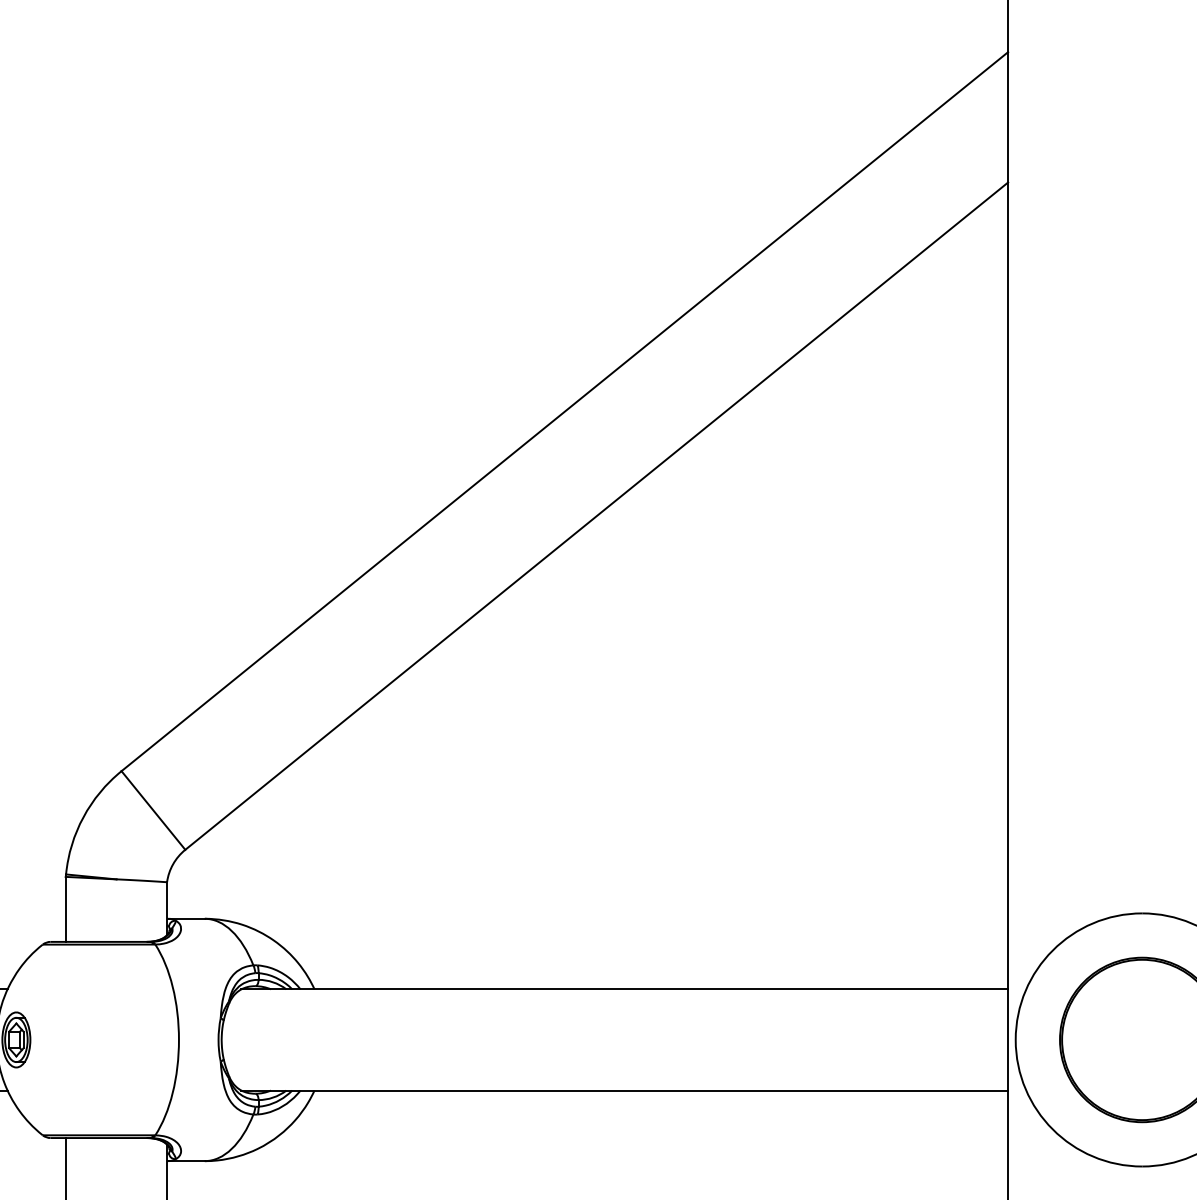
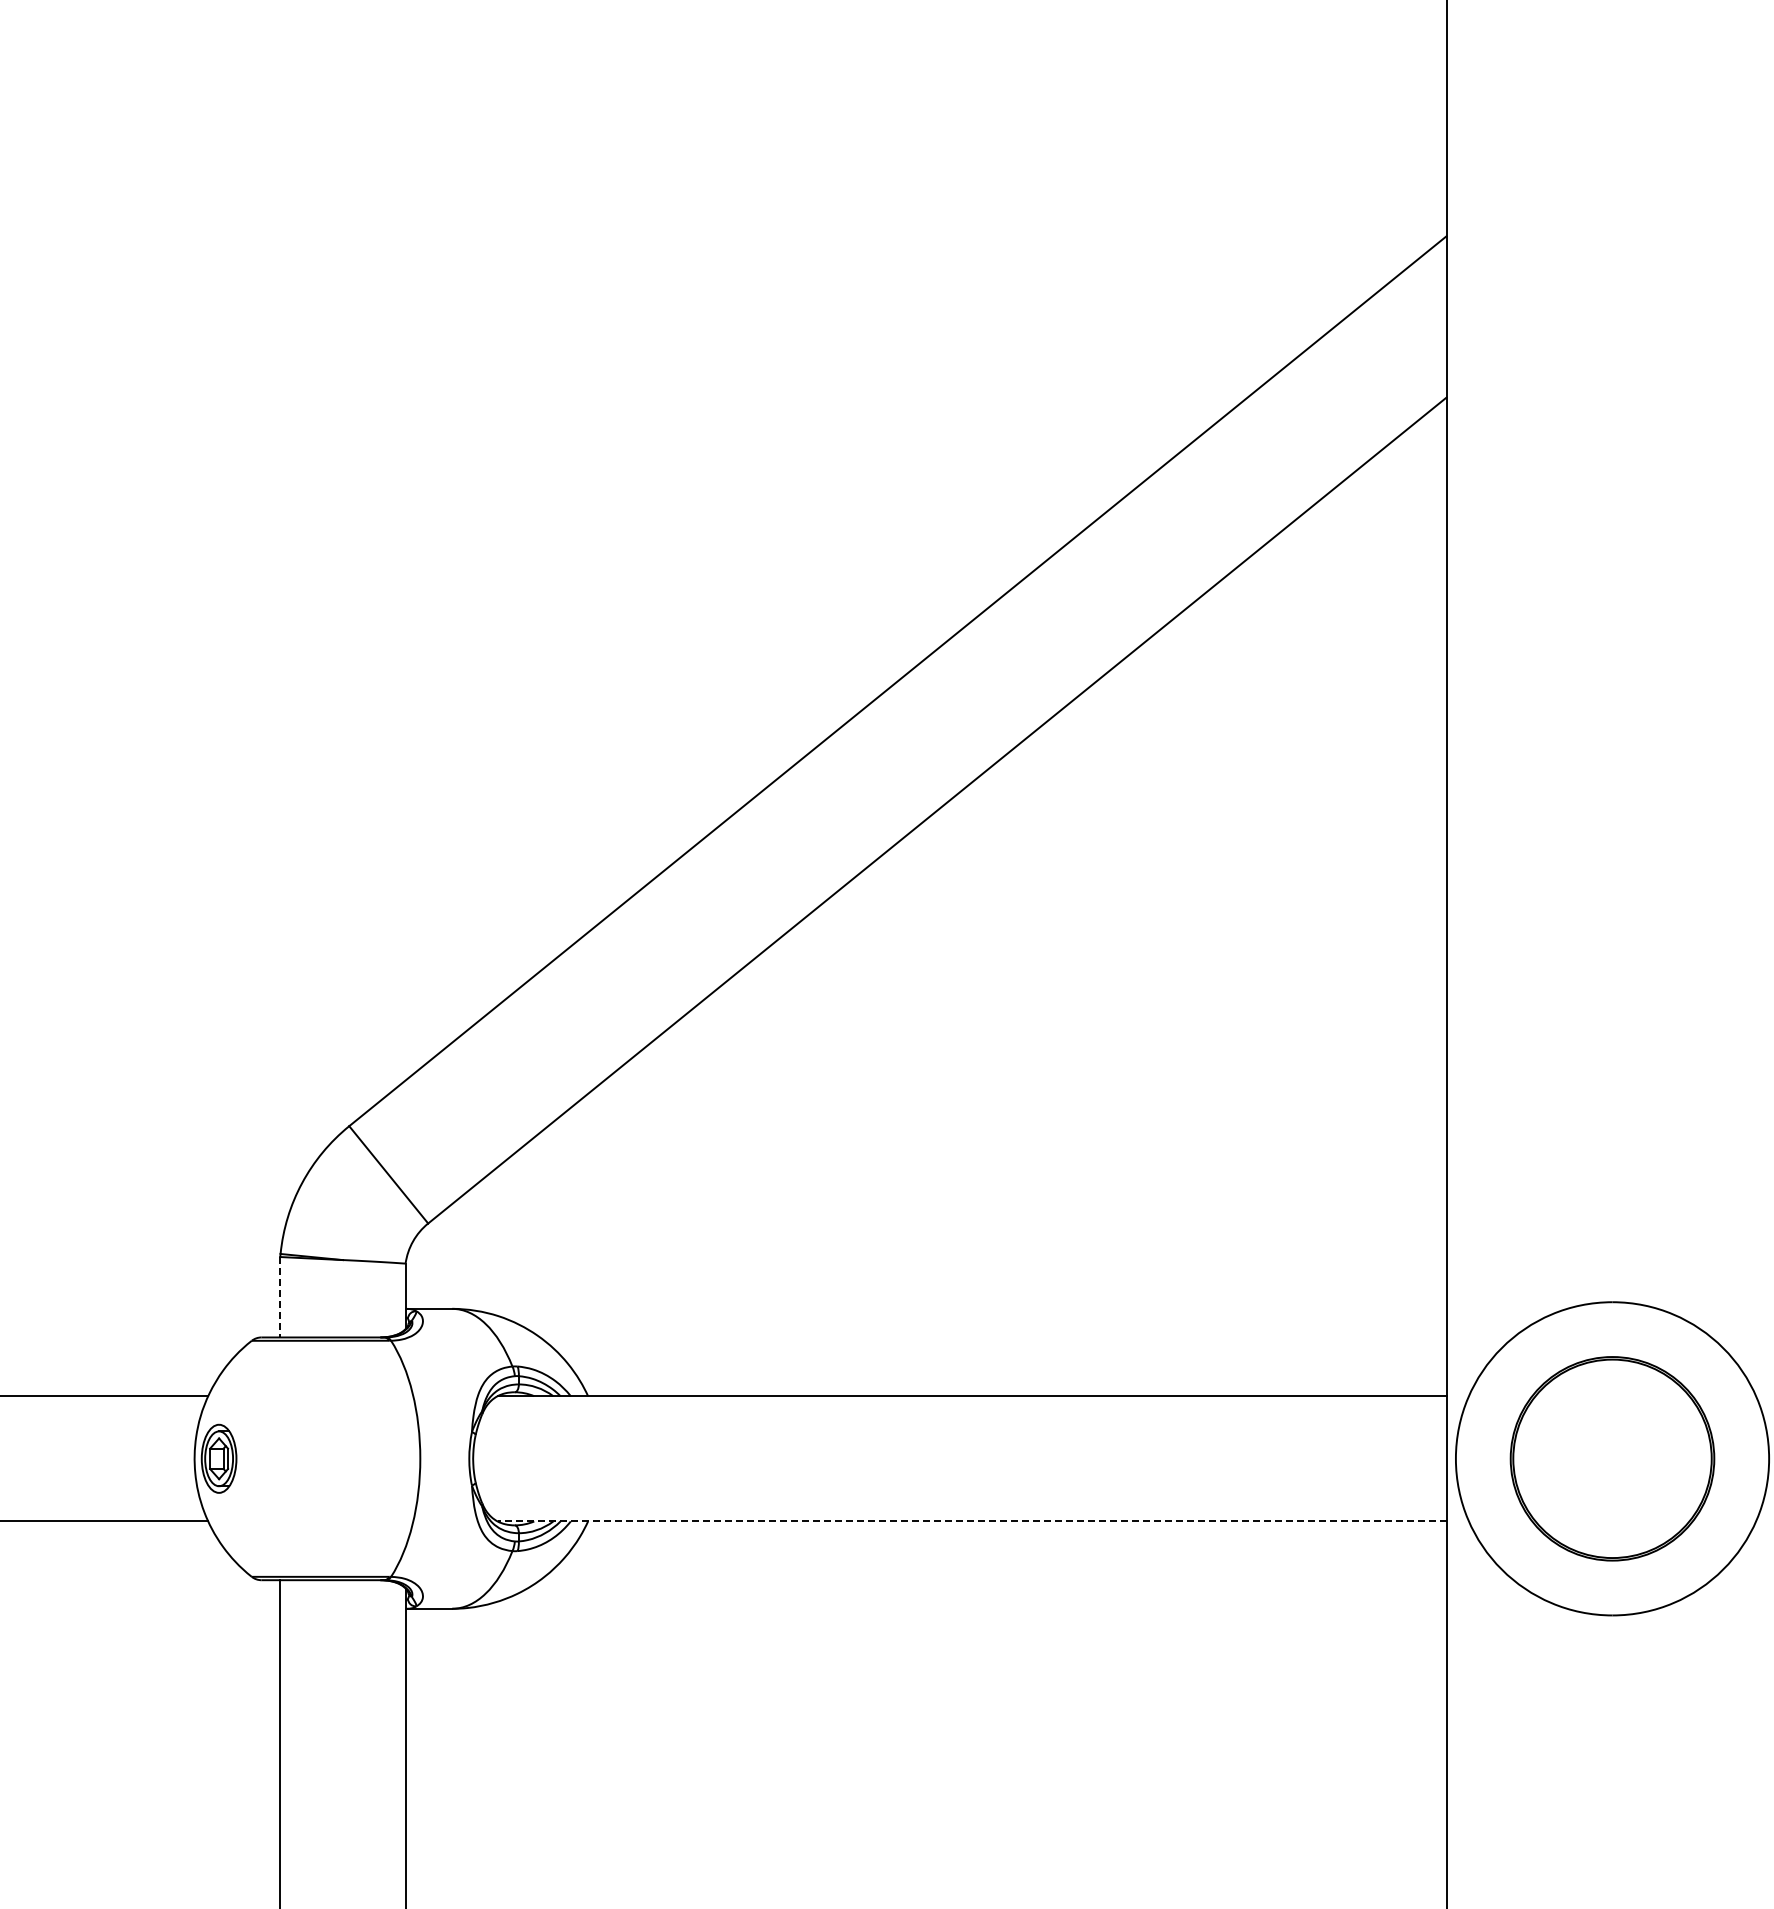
line: (65, 909) -> (280, 1297), solid -> dashed
line: (624, 1090) -> (971, 1521), solid -> dashed

